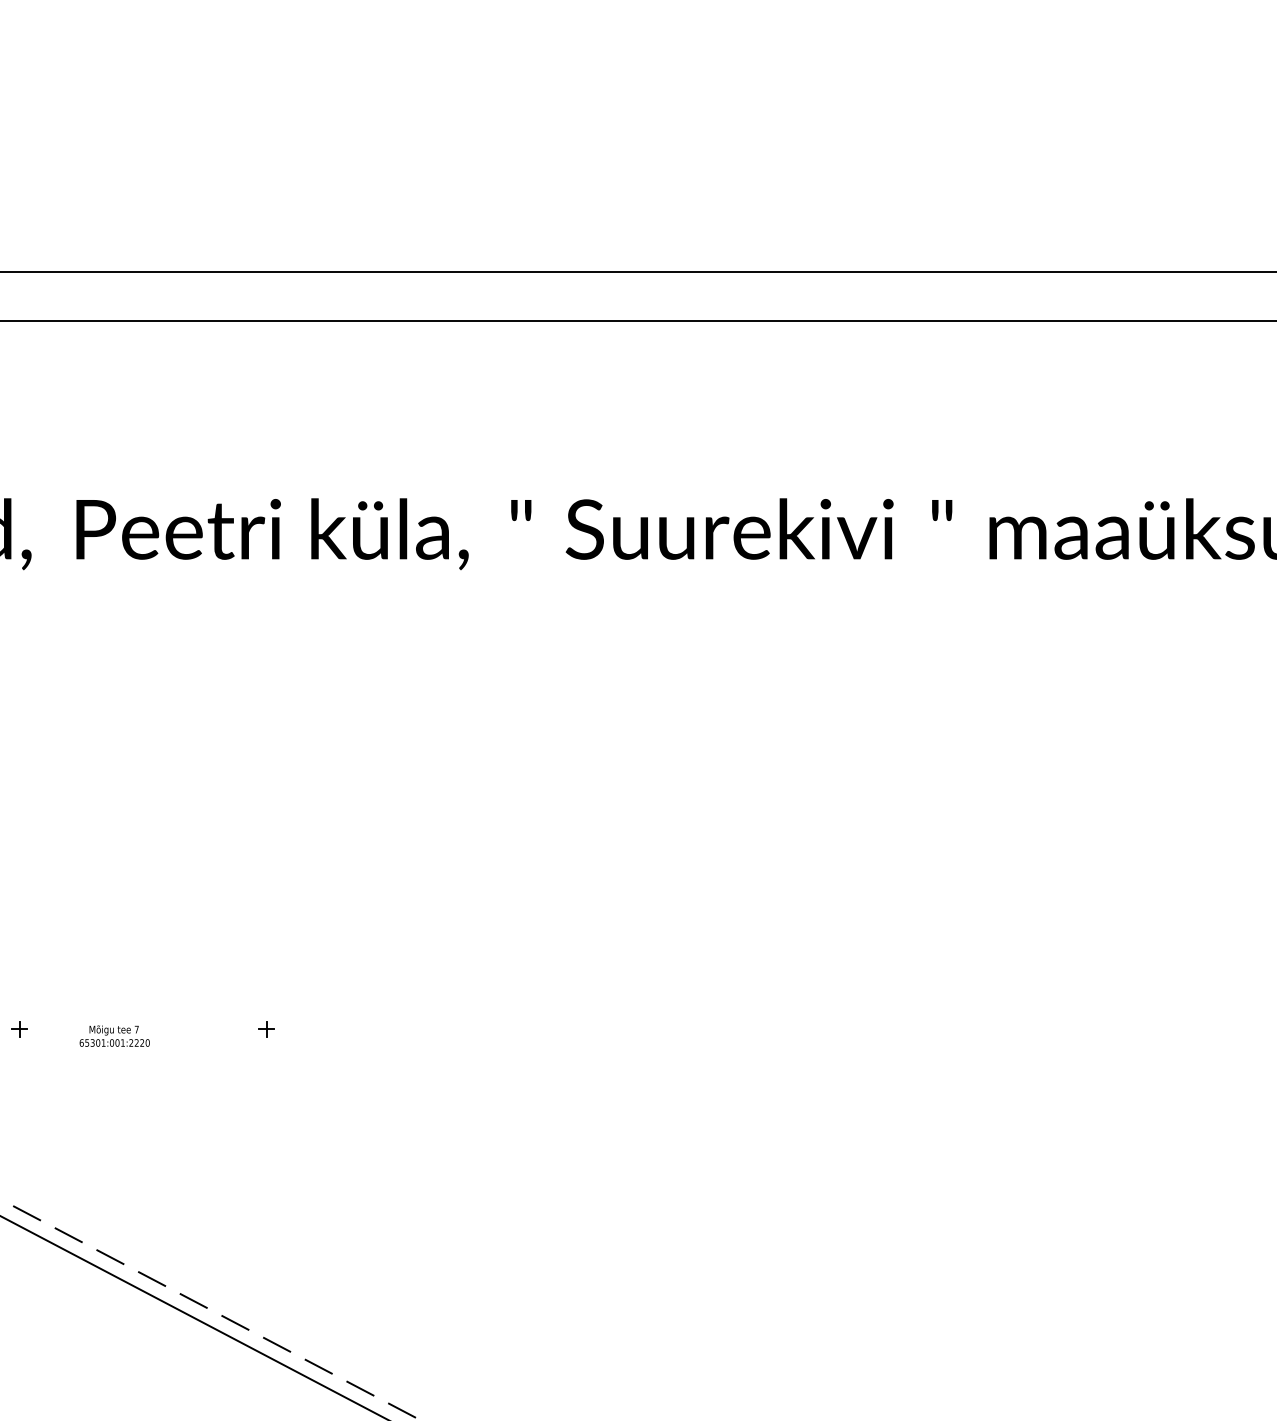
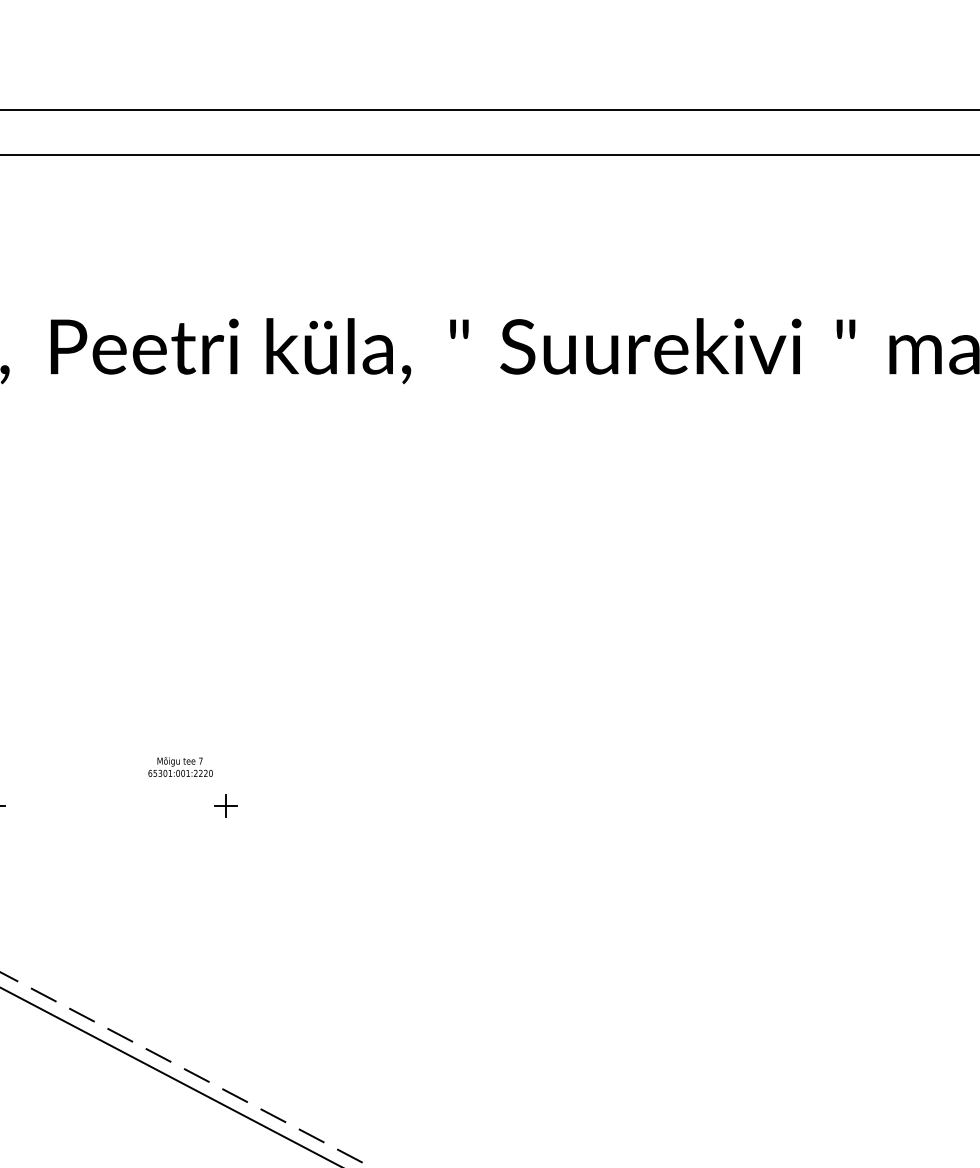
part: (266, 1029) -> (225, 806), size x1.6
text: (114, 1035) -> (180, 766), moved

